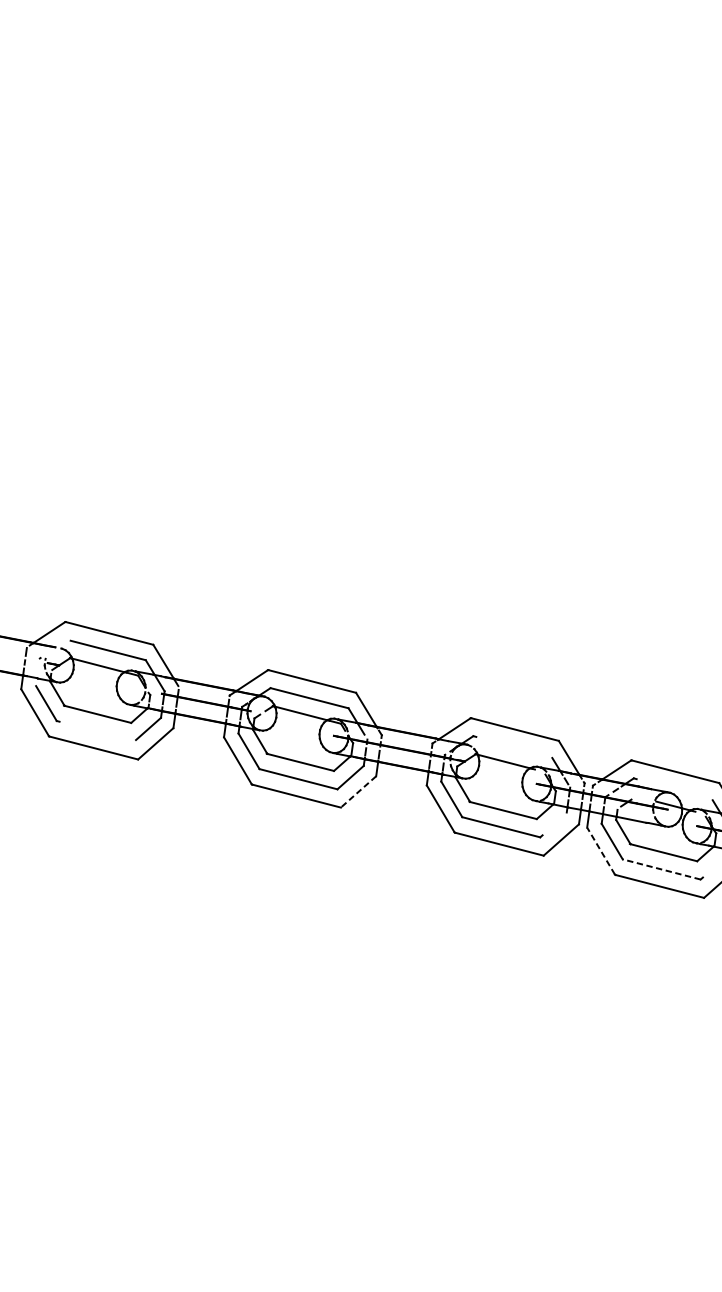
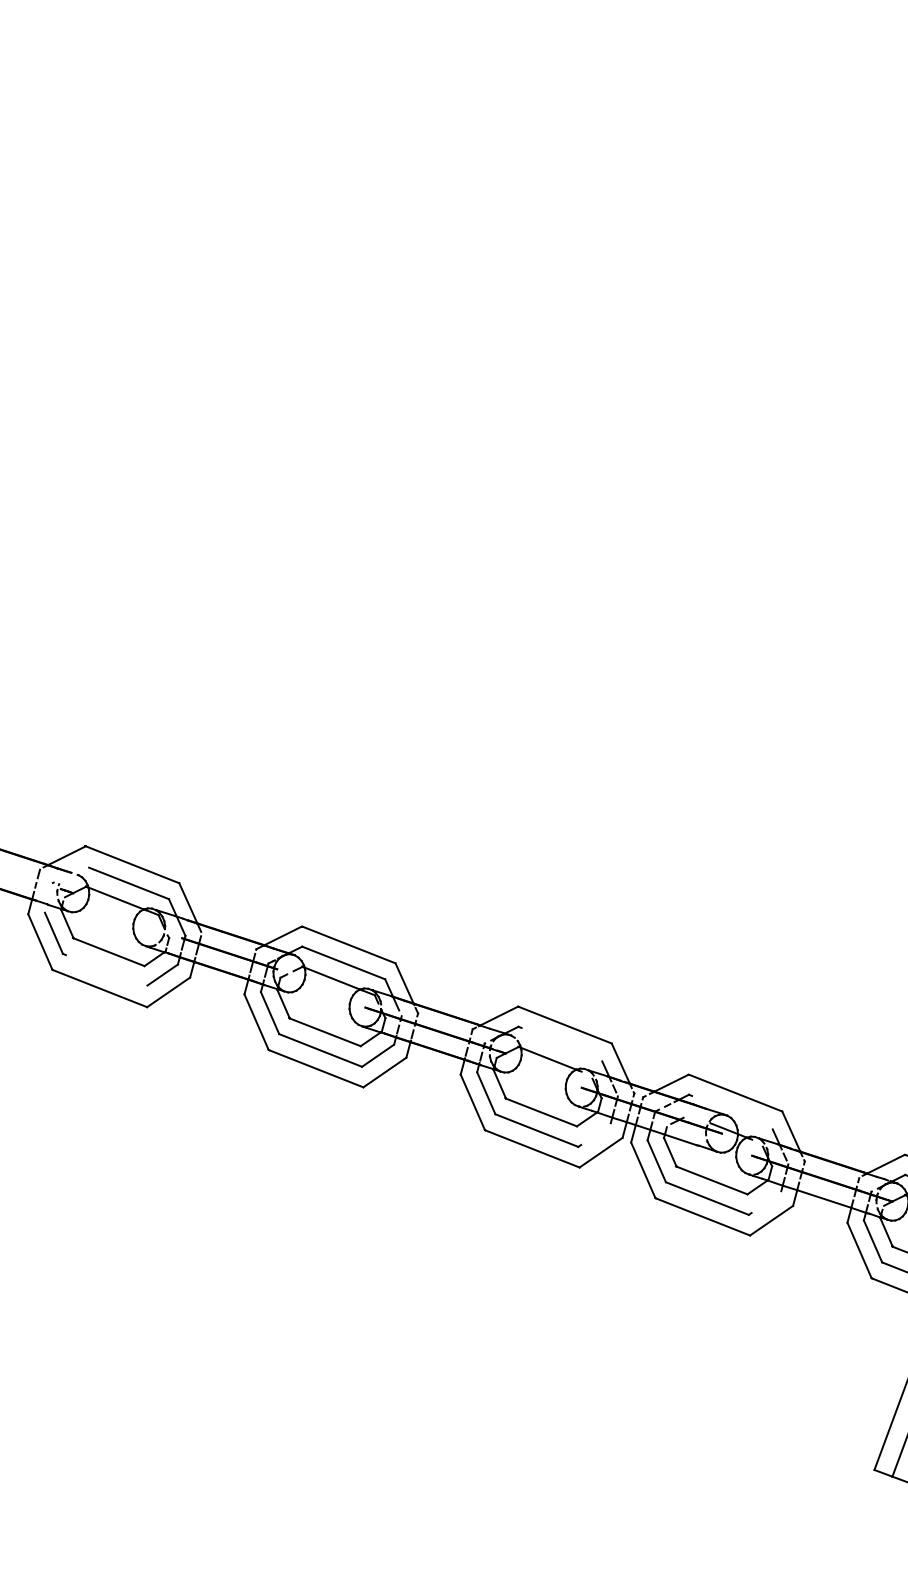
line: (358, 791) -> (384, 1072), dashed -> solid
line: (601, 850) -> (643, 1169), dashed -> solid
line: (661, 869) -> (707, 1198), dashed -> solid

